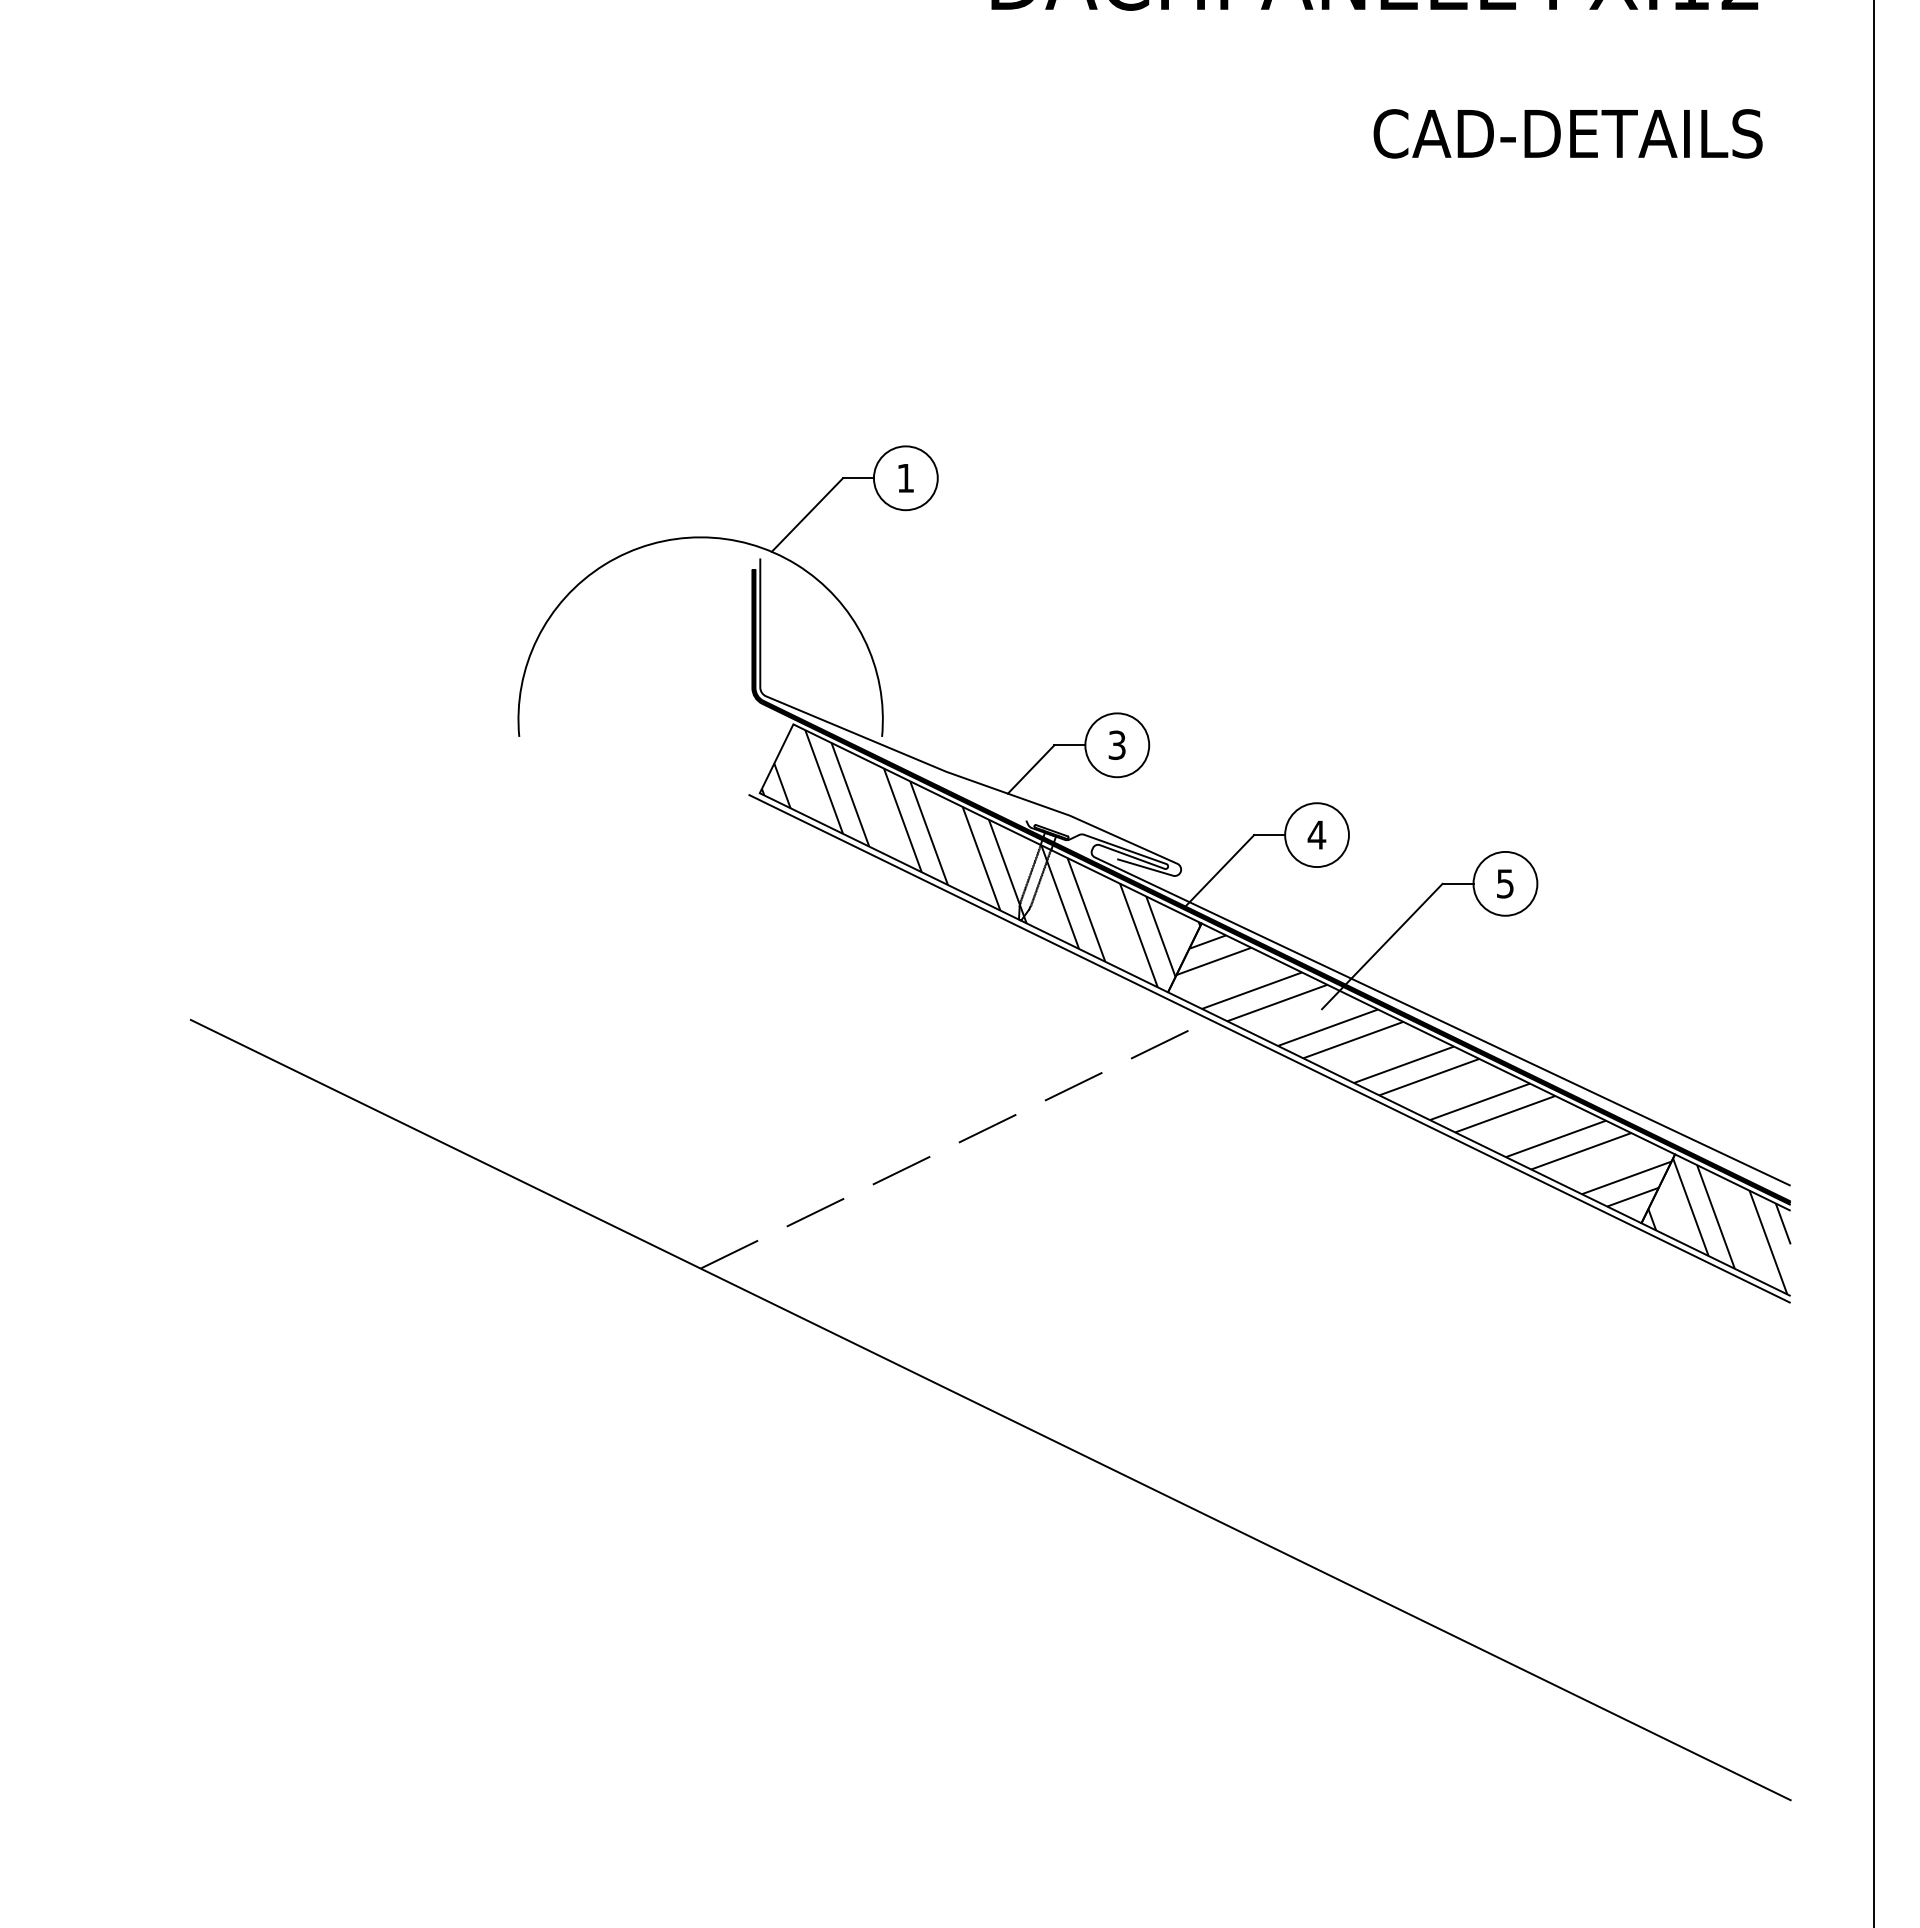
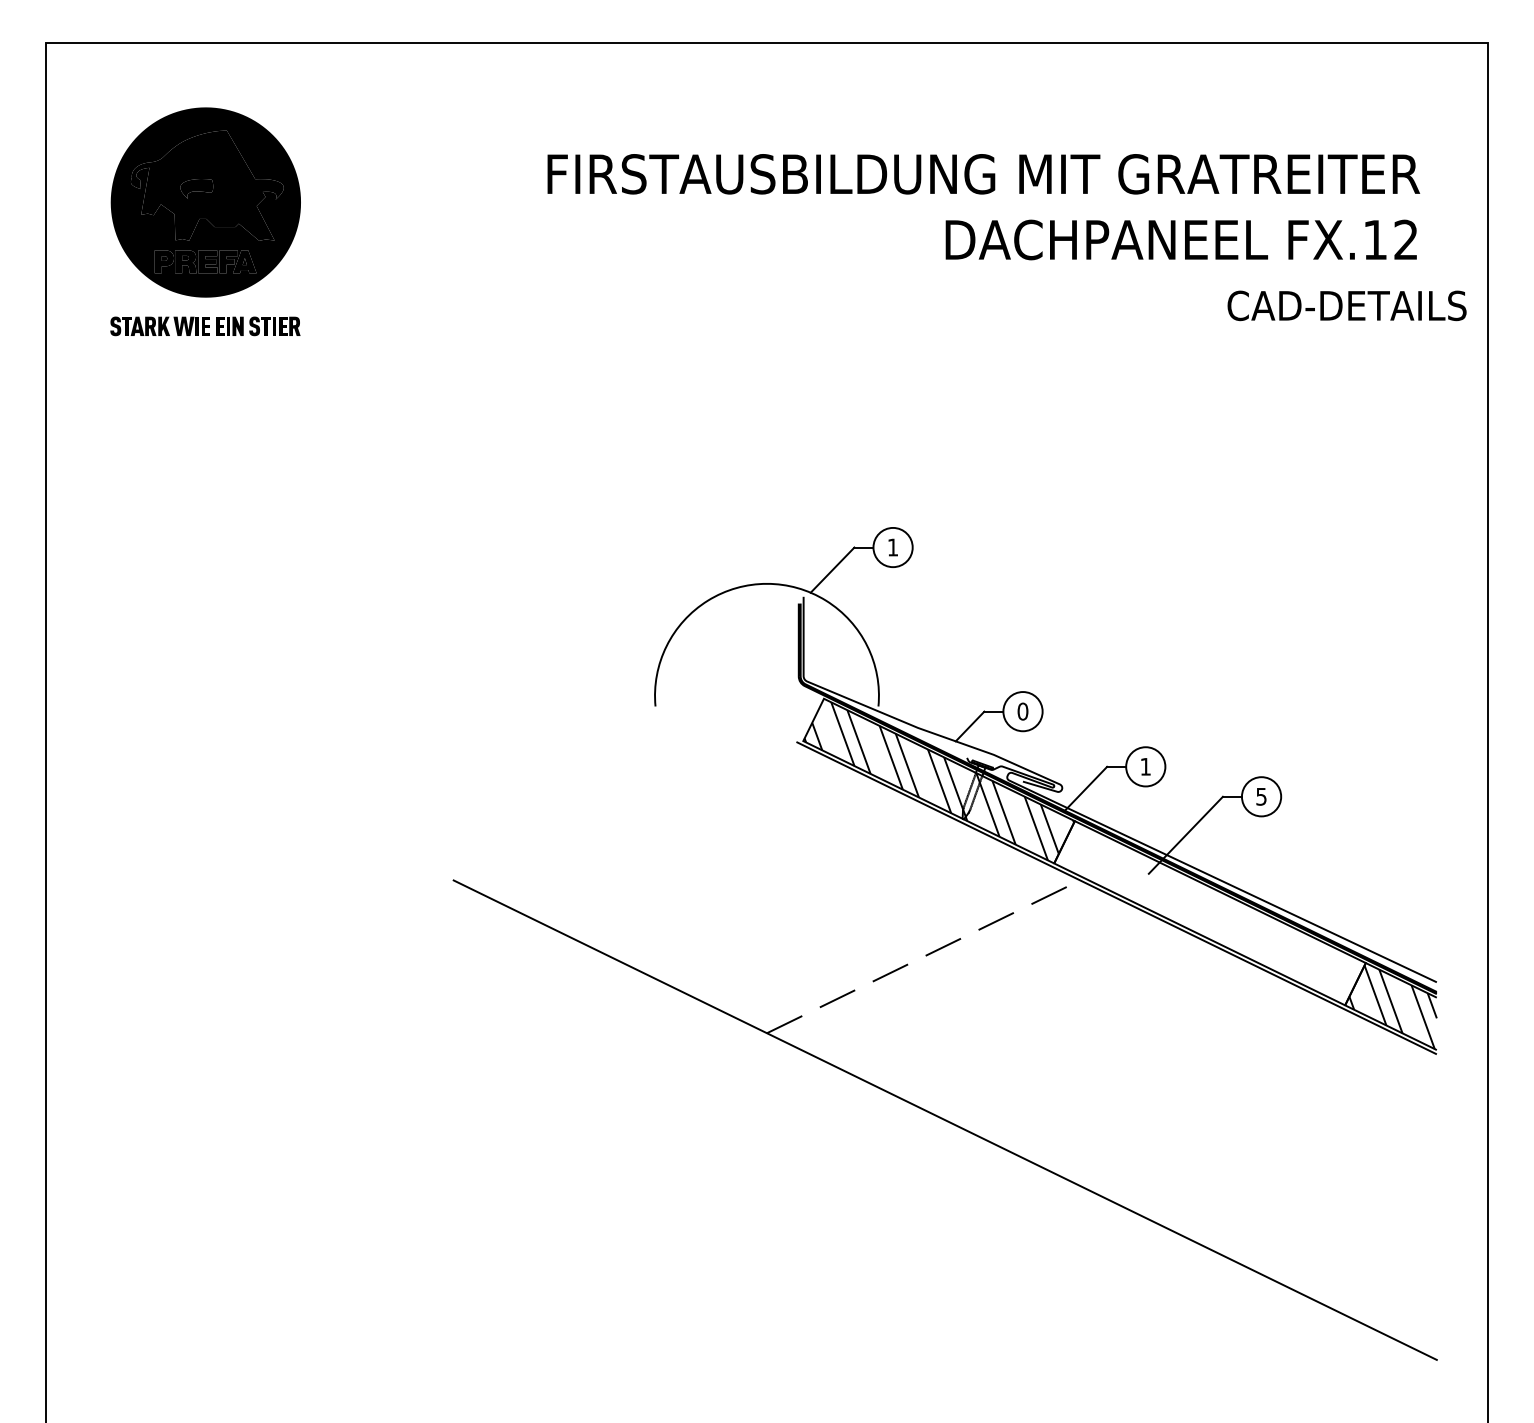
text: (1567, 133) -> (1346, 305), moved
text: (1116, 745) -> (1022, 711), 3 -> 0
text: (1316, 834) -> (1145, 766), 4 -> 1
hatch: (1423, 1070) -> (1211, 911), removed

